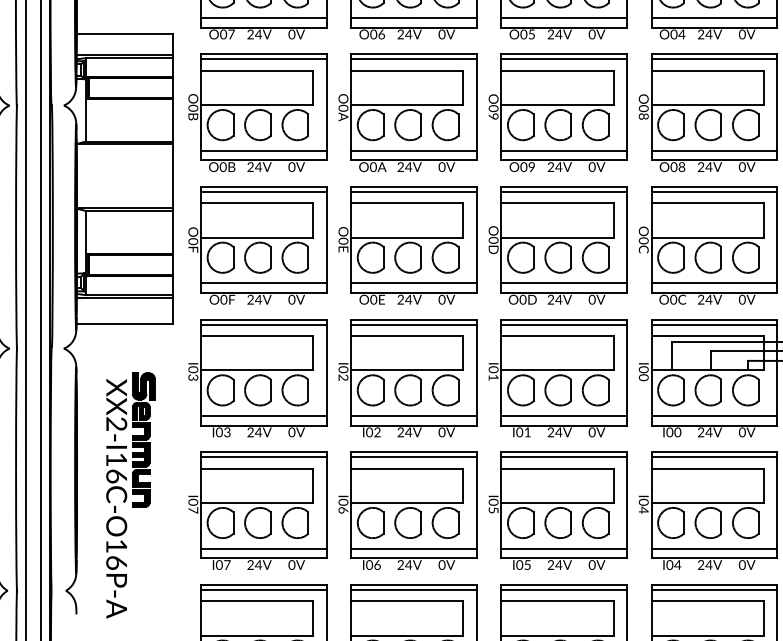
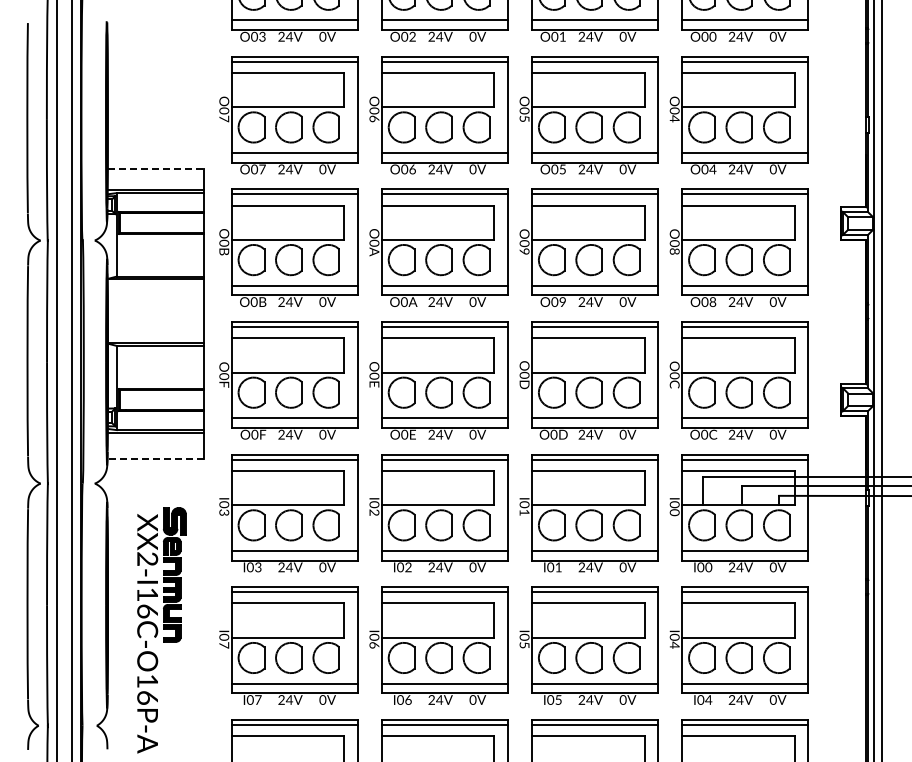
line: (125, 34) -> (156, 169), solid -> dashed
line: (124, 323) -> (155, 458), solid -> dashed

